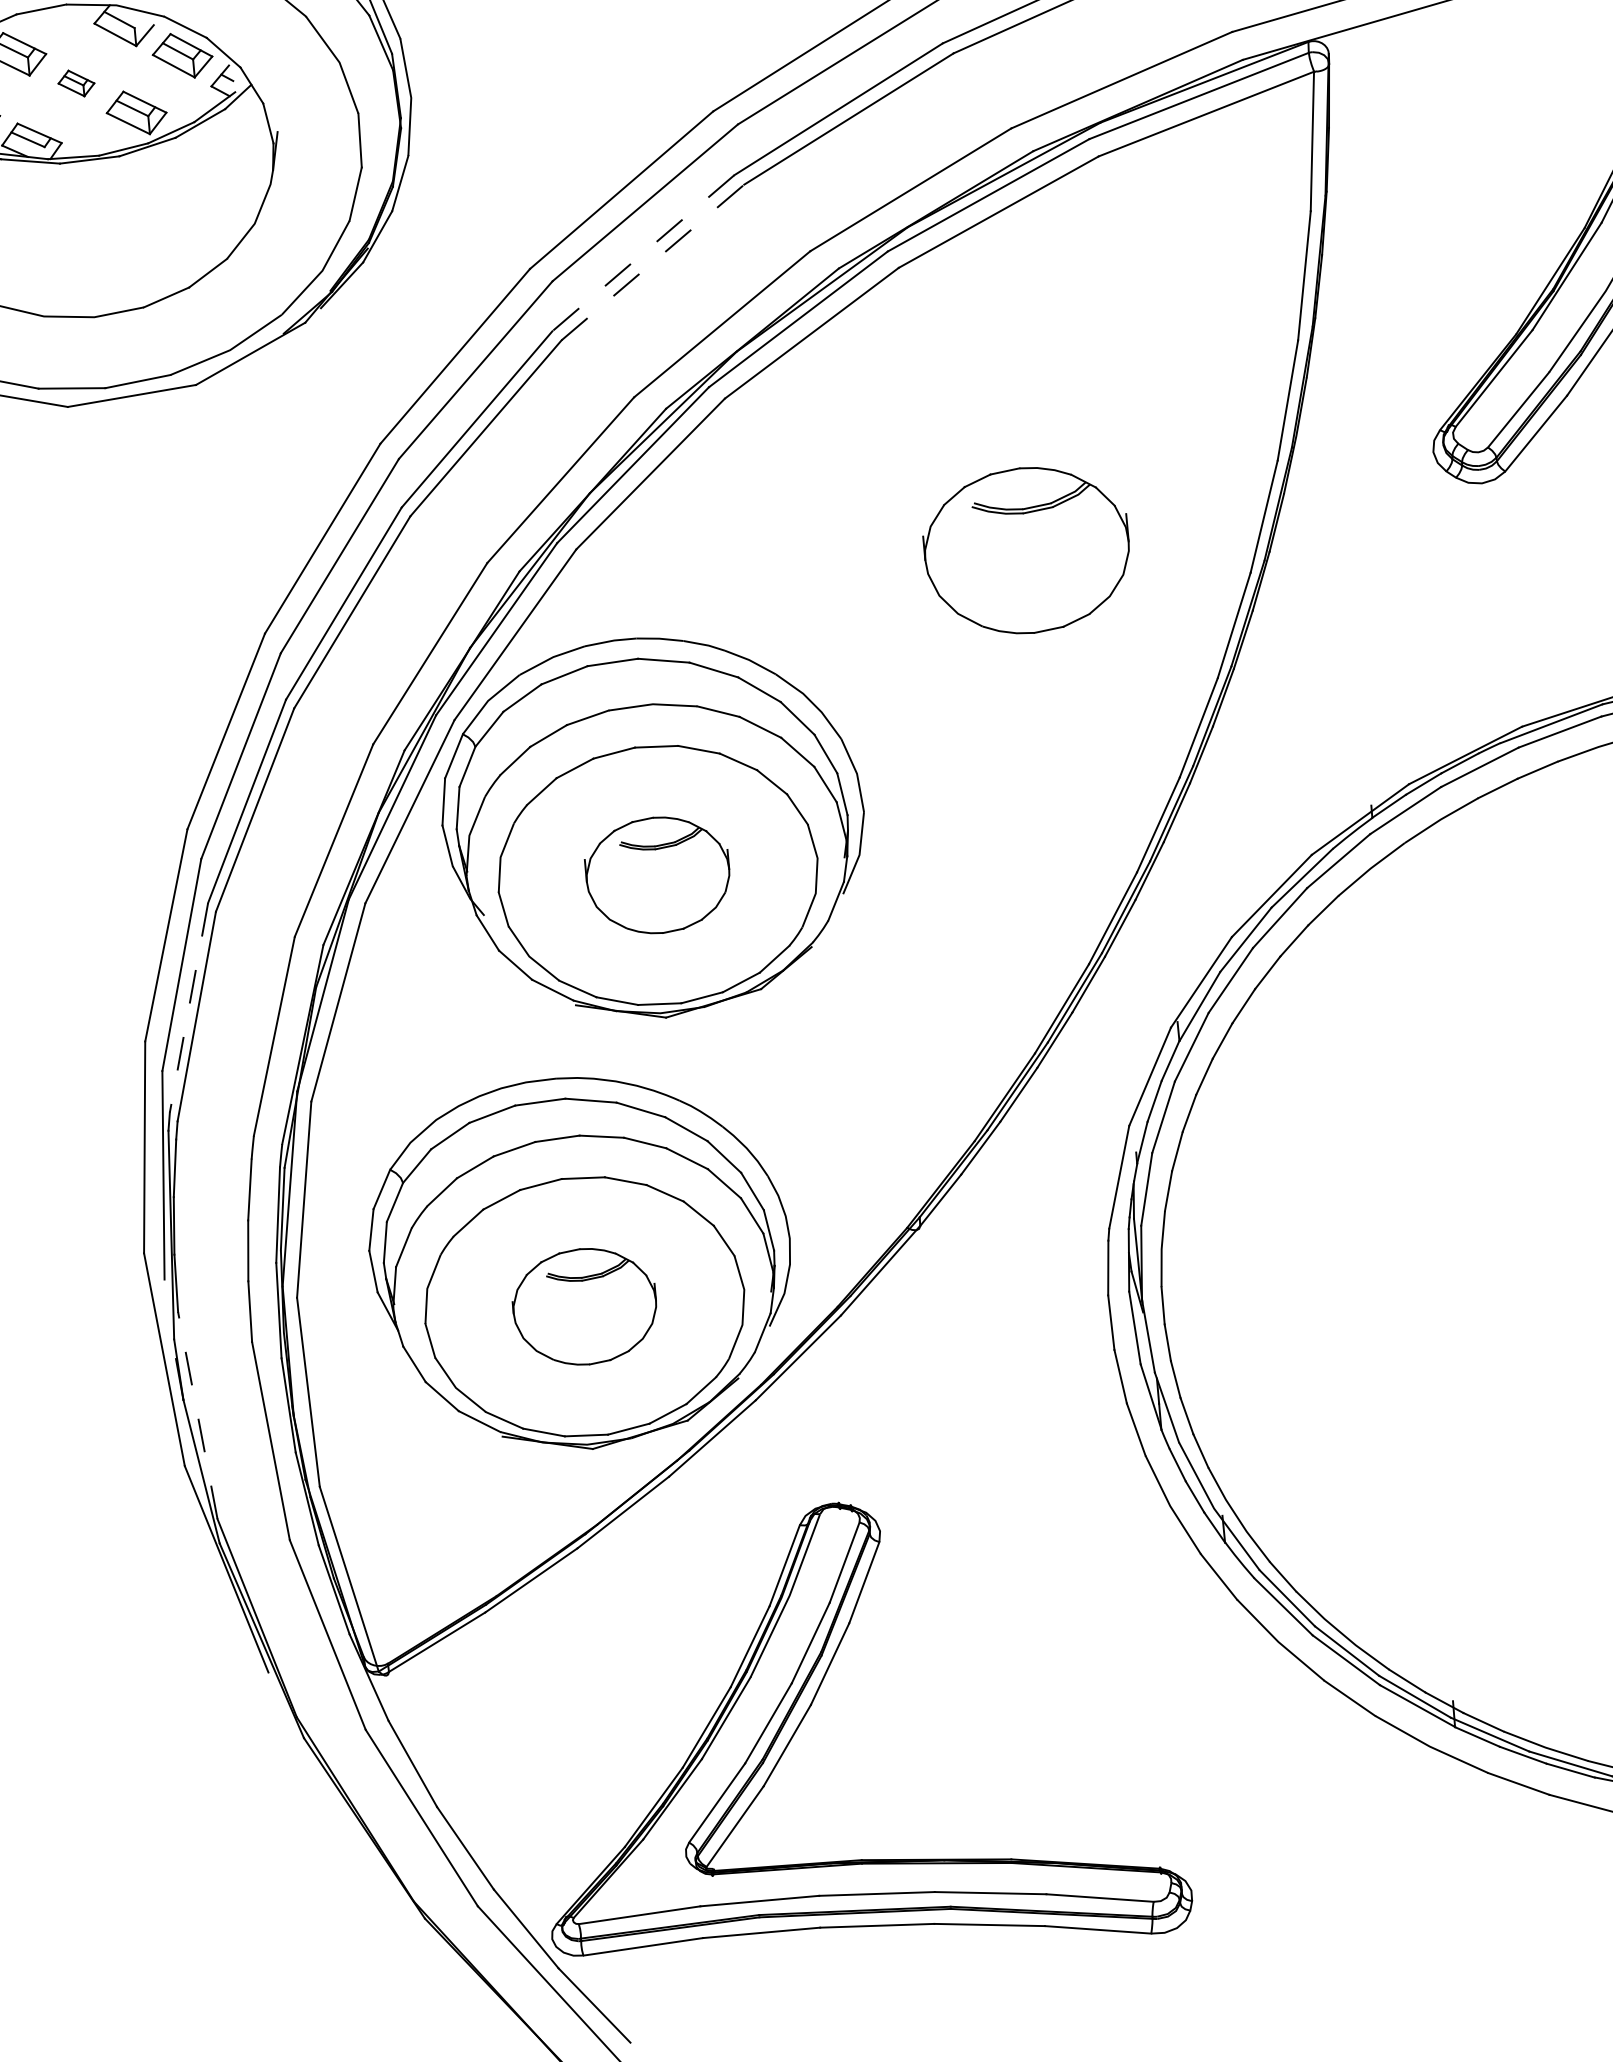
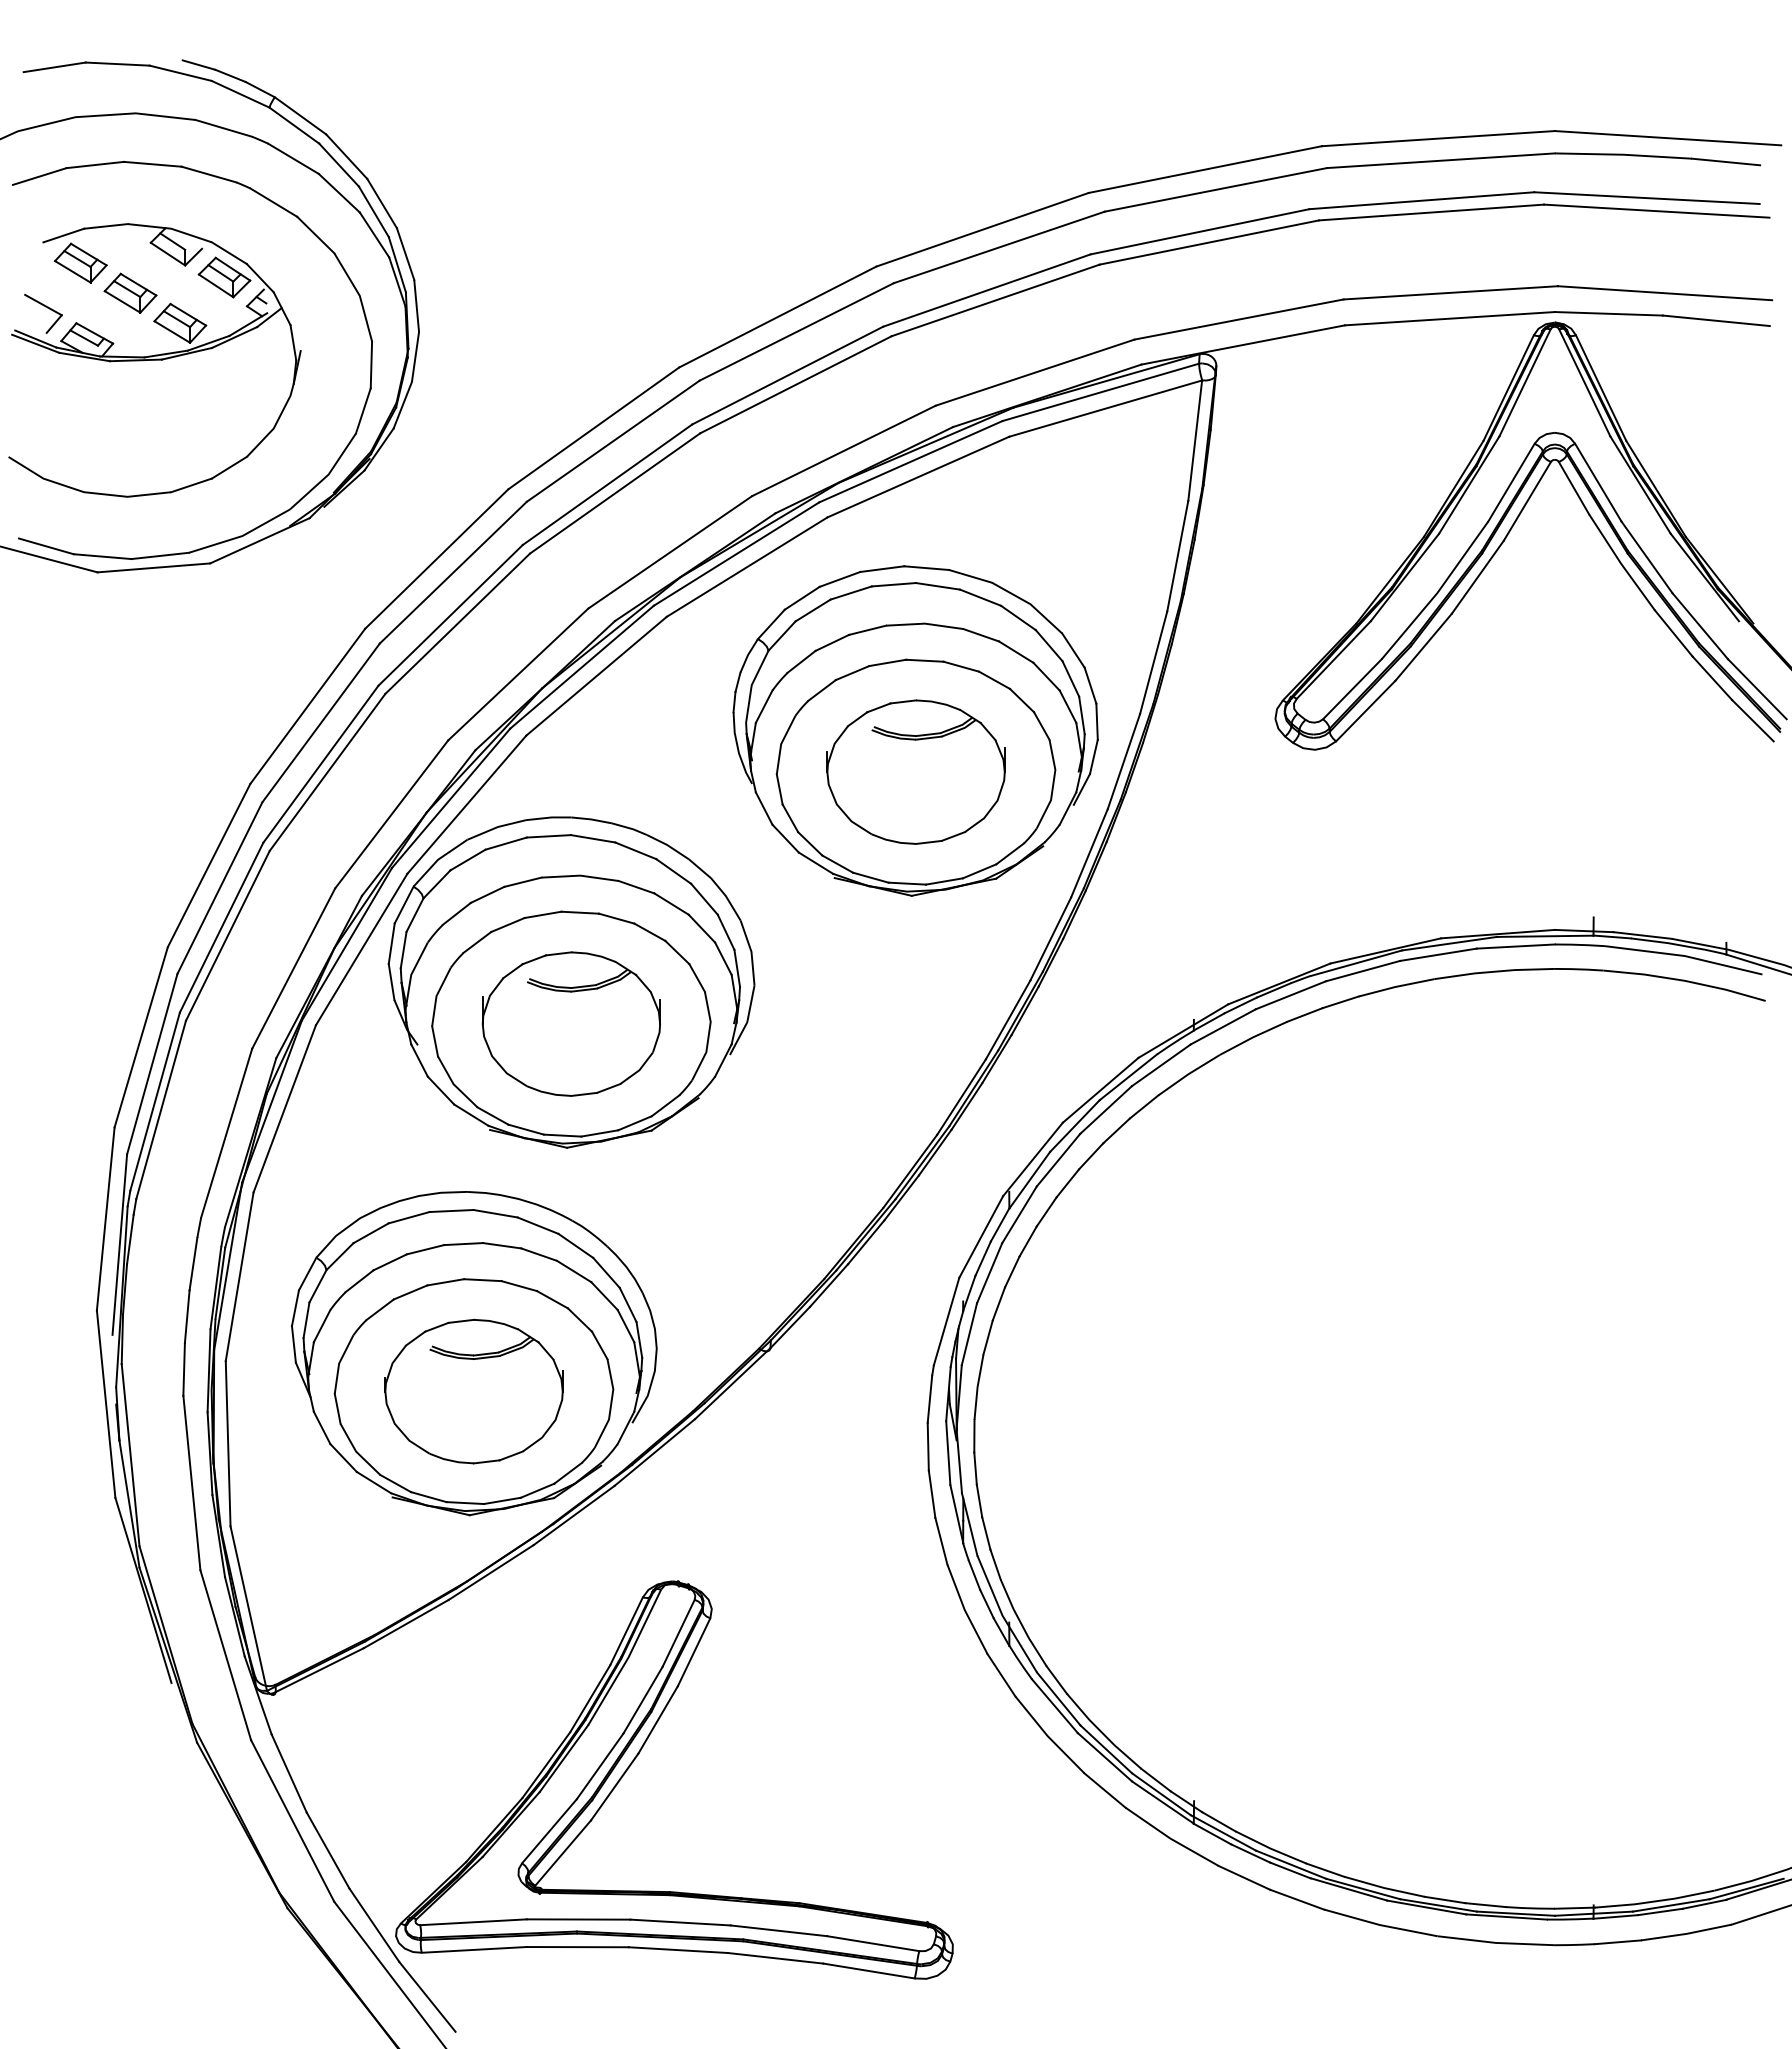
part: (76, 82) -> (130, 292), size x1.67
line: (643, 254) -> (607, 485), dashed -> solid
line: (653, 262) -> (615, 493), dashed -> solid
part: (1021, 502) -> (915, 730), added
part: (657, 874) -> (570, 1023), size x1.43
line: (189, 1007) -> (155, 1101), dashed -> solid
part: (584, 1306) -> (473, 1391), size x1.43
line: (197, 1415) -> (130, 1455), dashed -> solid

